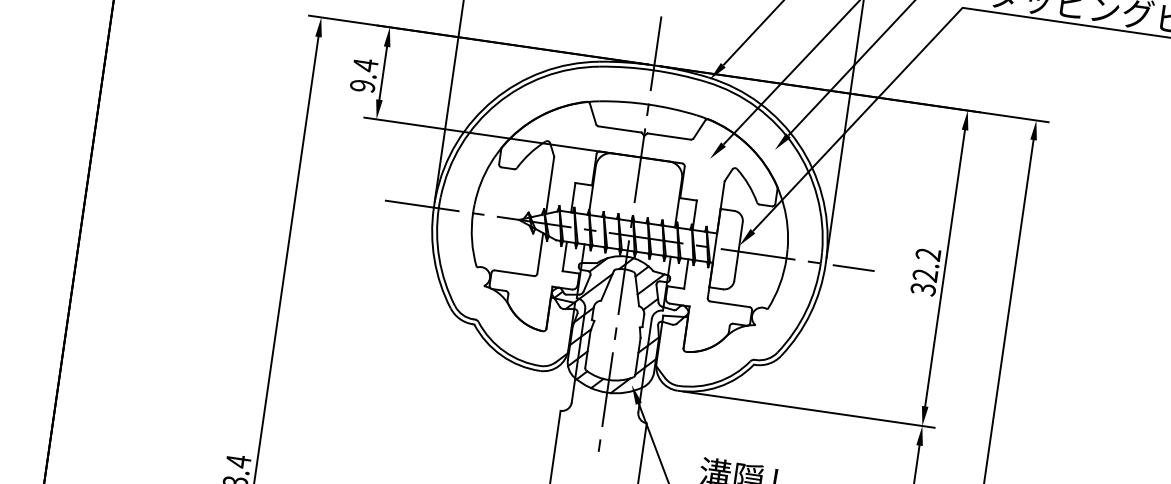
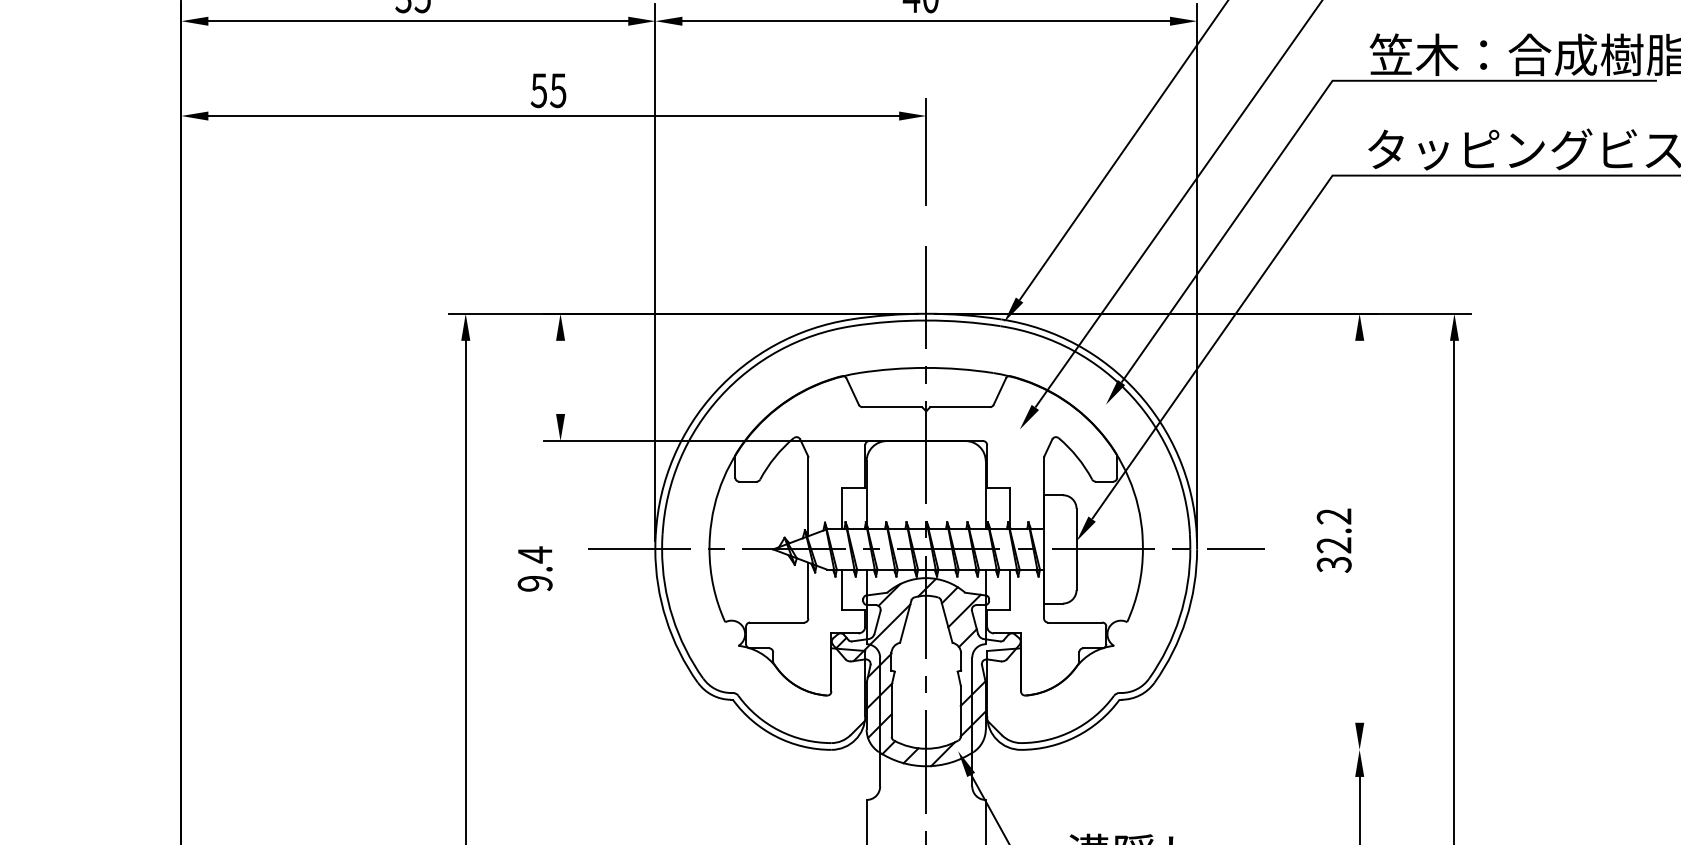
line: (383, 72) -> (560, 376), removed
text: (363, 75) -> (534, 568), moved
line: (945, 268) -> (1359, 531), removed
line: (808, 409) -> (1202, 749), removed

